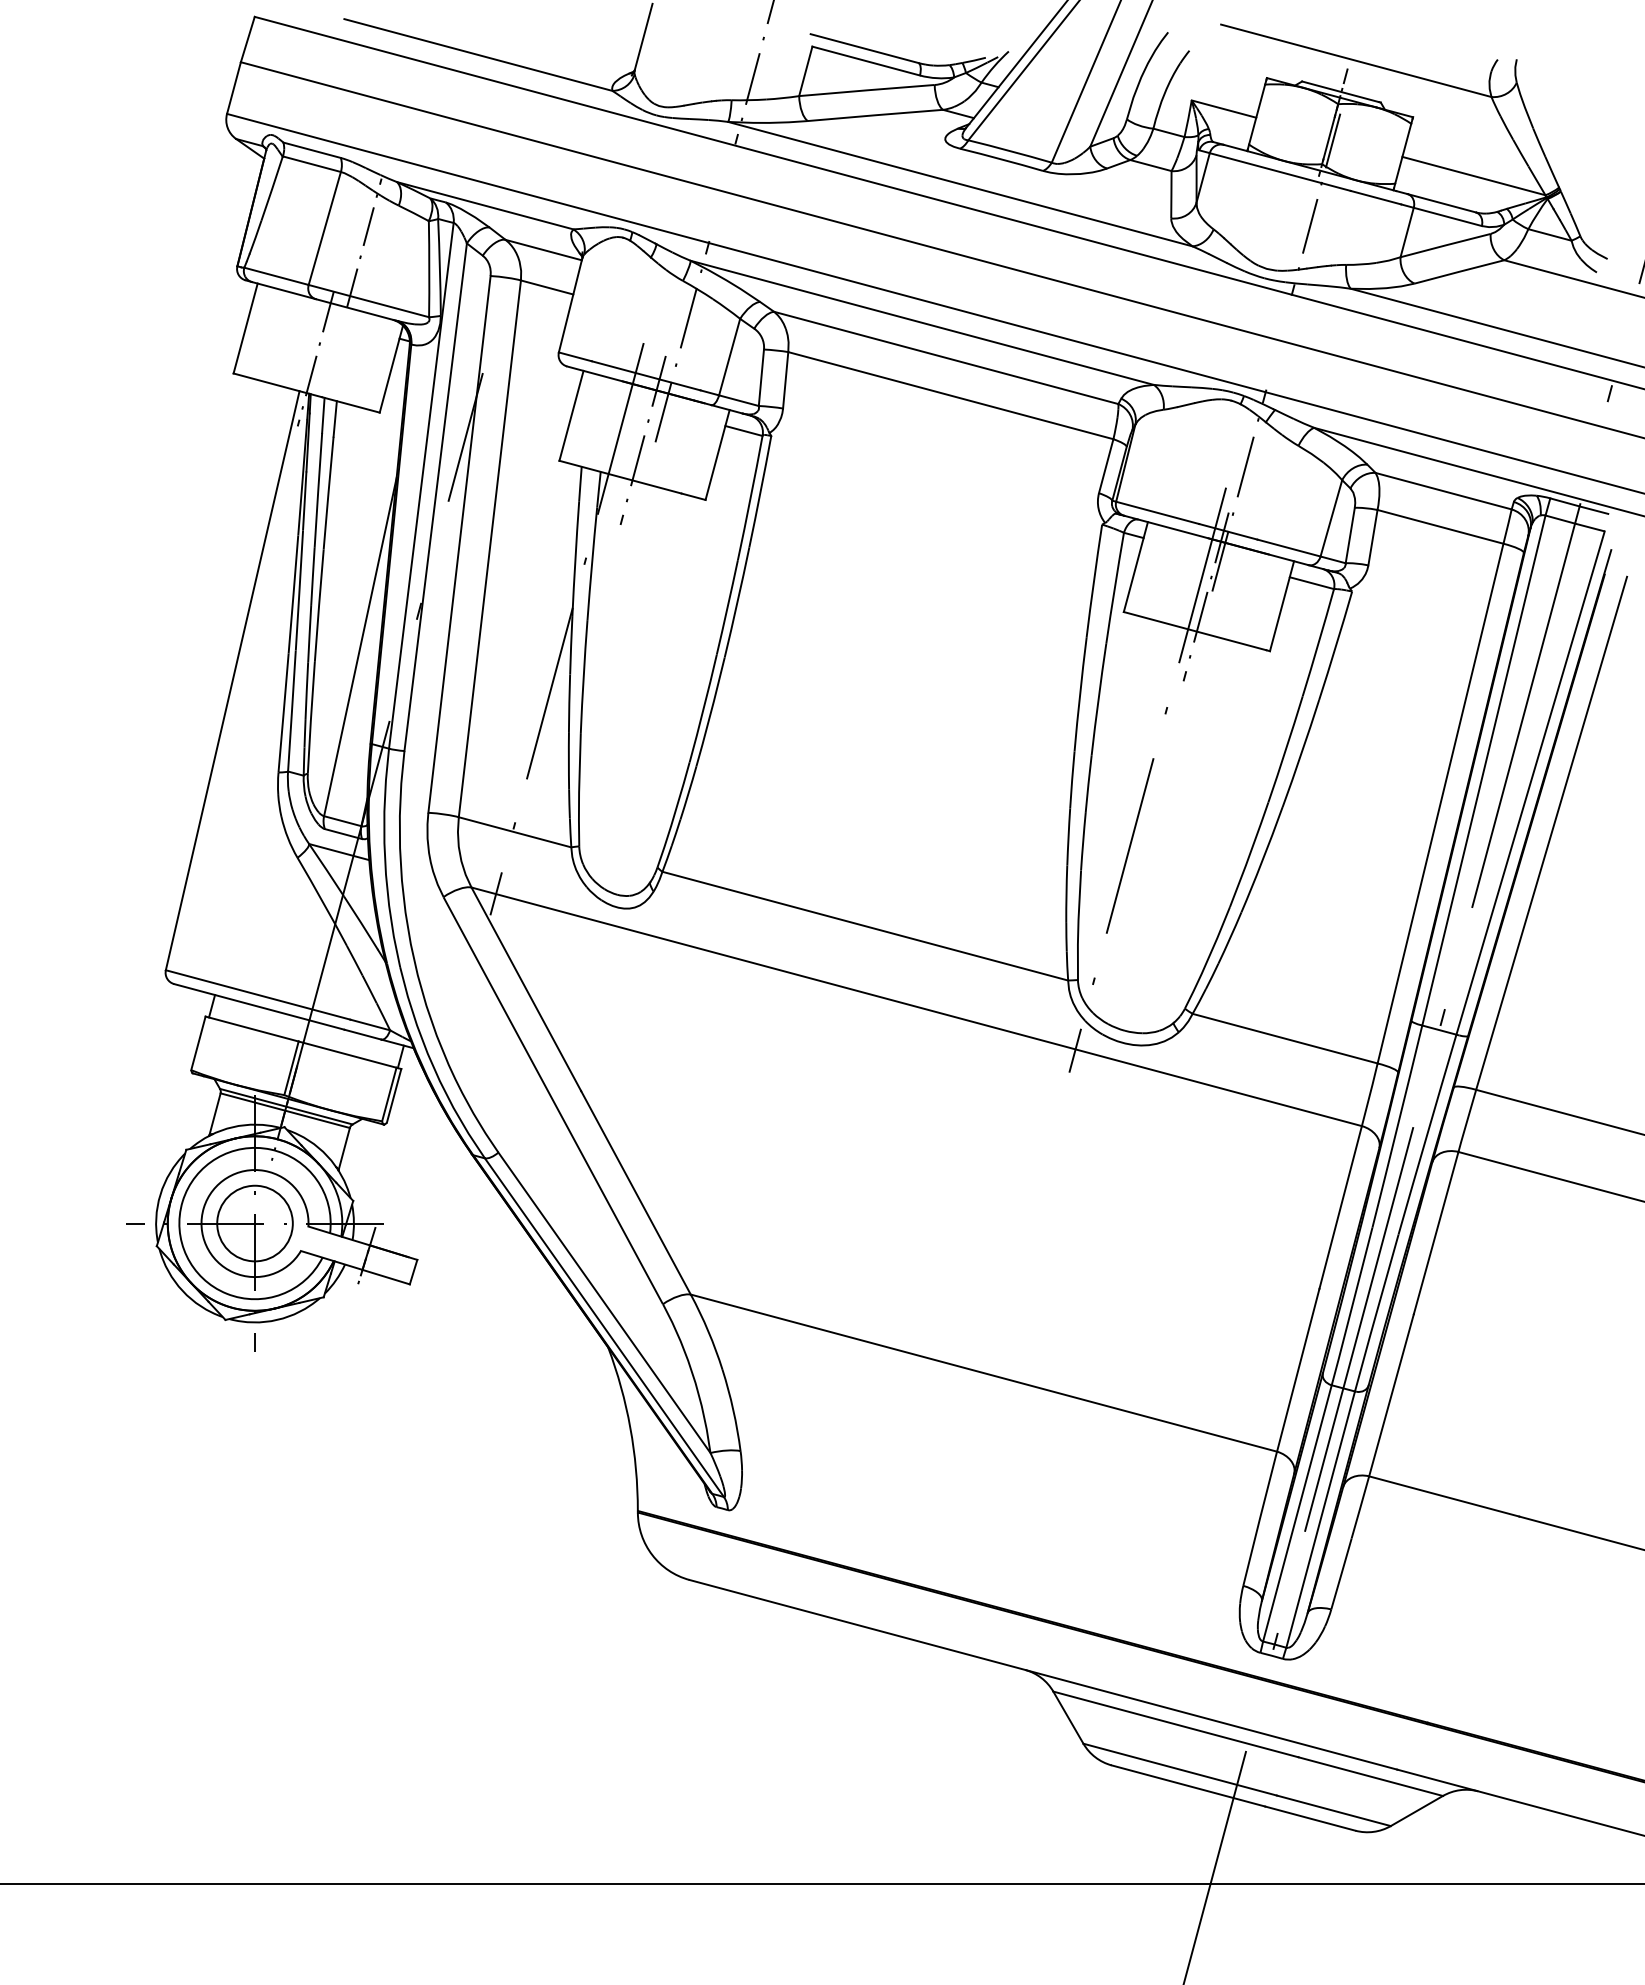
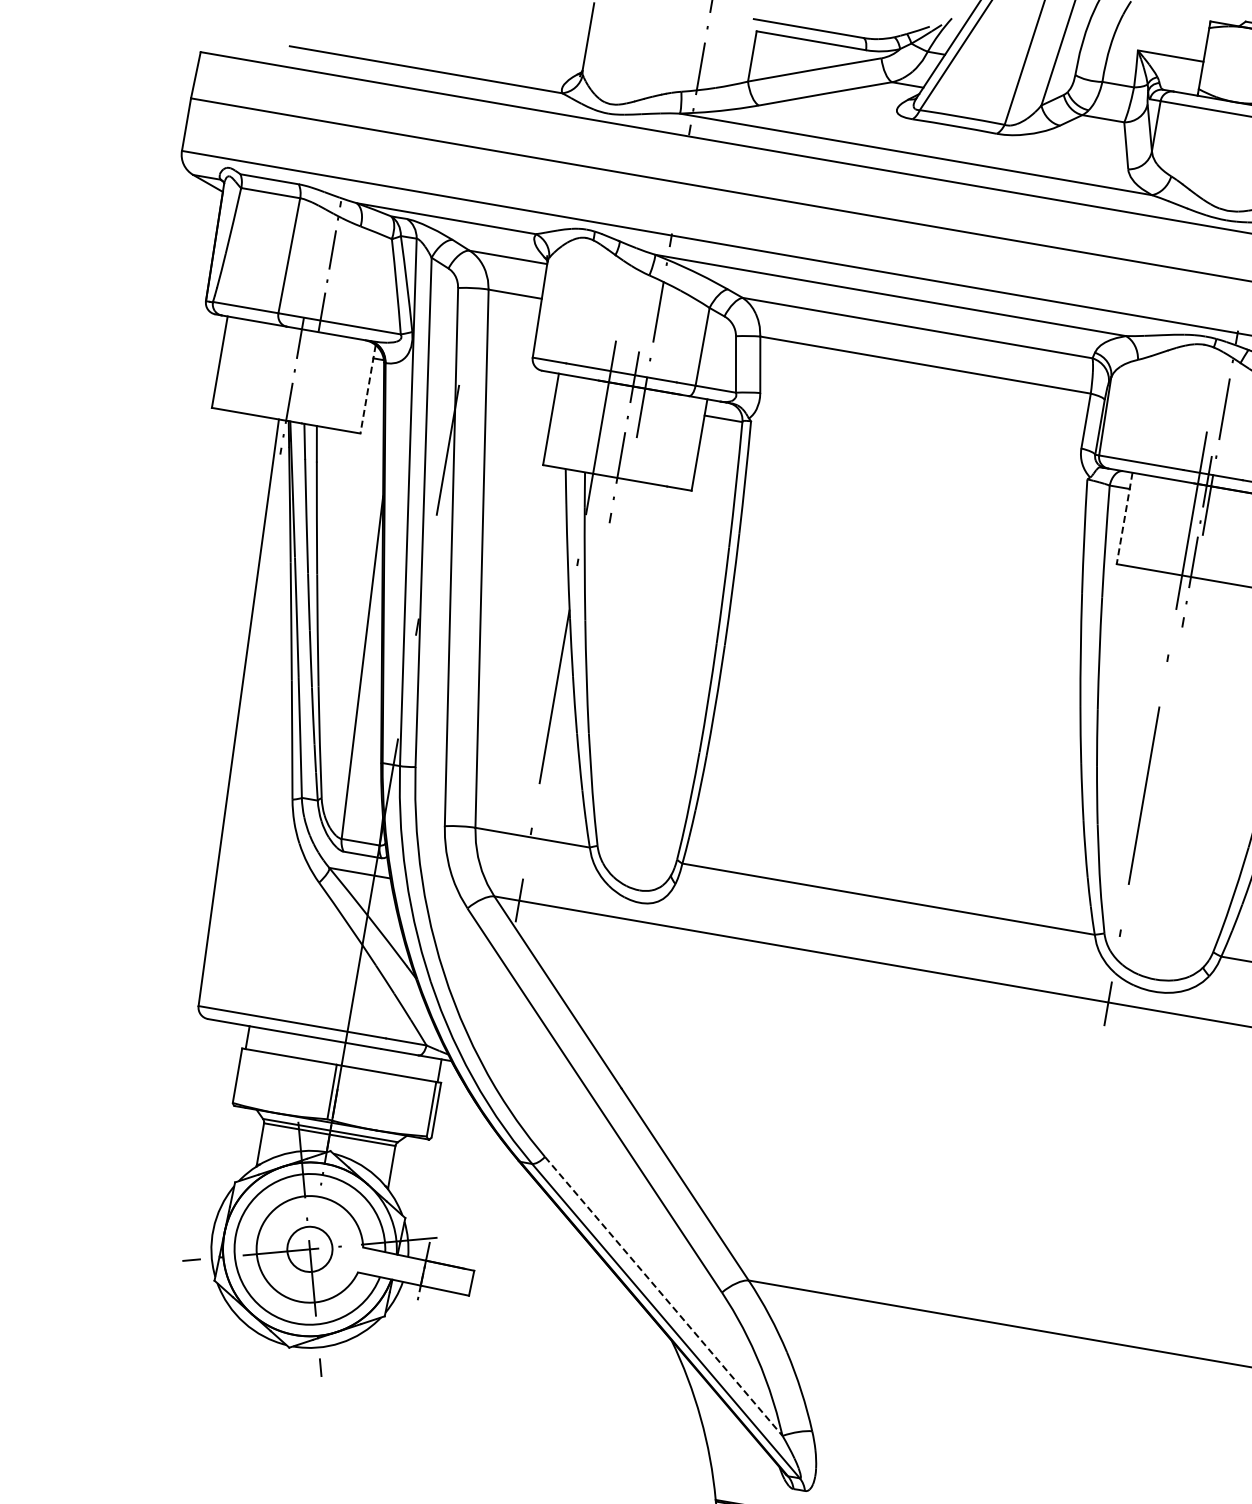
line: (391, 369) -> (368, 389), solid -> dashed
line: (1135, 567) -> (1124, 518), solid -> dashed
circle: (254, 1223) -> (309, 1249), size x0.6
line: (604, 1302) -> (663, 1296), solid -> dashed

